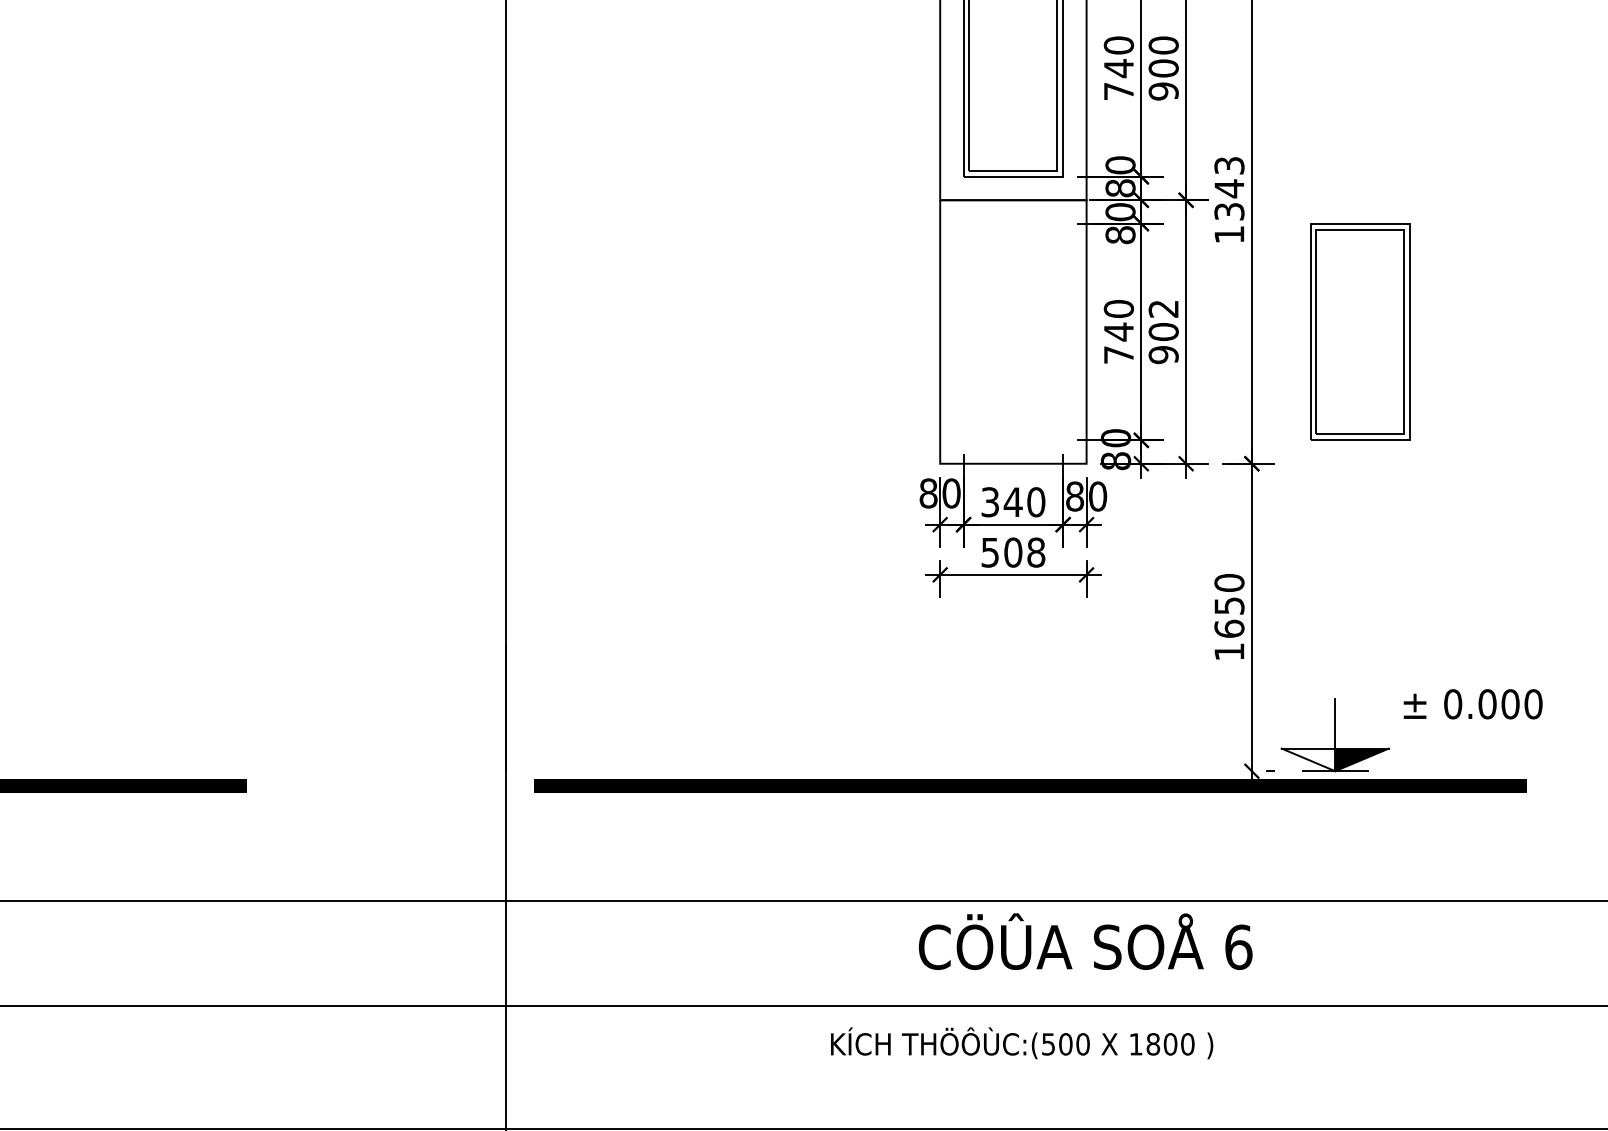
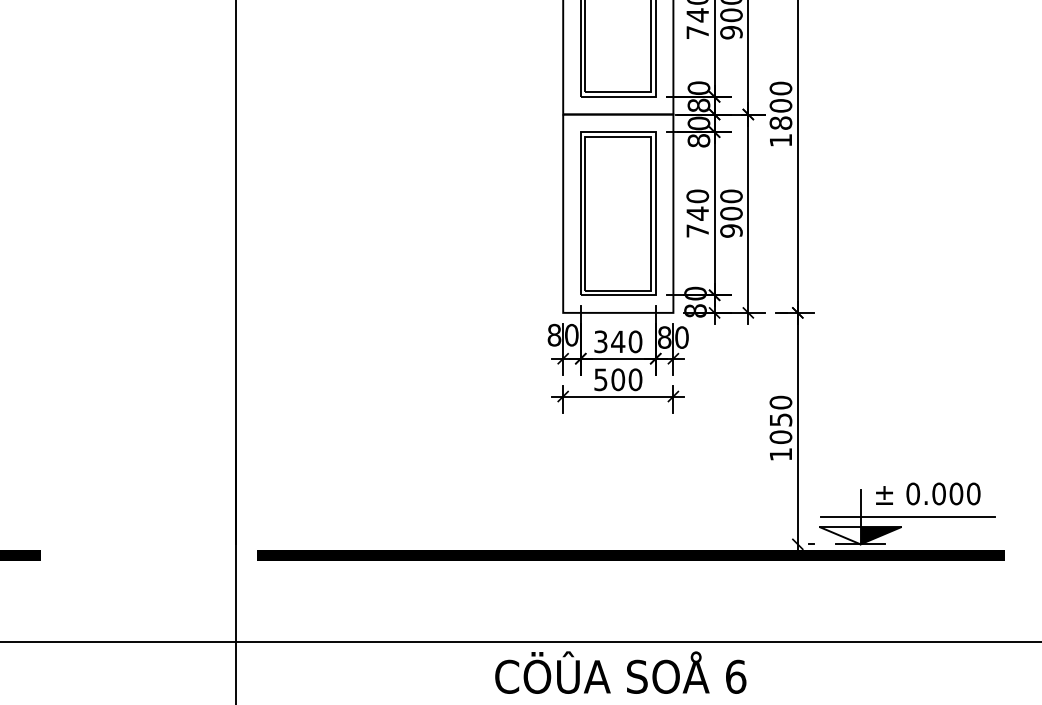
text: (1229, 188) -> (780, 105), 1343 -> 1800
text: (1163, 309) -> (731, 196), 902 -> 900
part: (1360, 331) -> (618, 213), moved
text: (1036, 552) -> (635, 379), 508 -> 500
text: (1229, 628) -> (780, 436), 1650 -> 1050
text: (1472, 704) -> (927, 494), moved
line: (1397, 734) -> (907, 516), added
text: (1085, 941) -> (620, 672), moved

